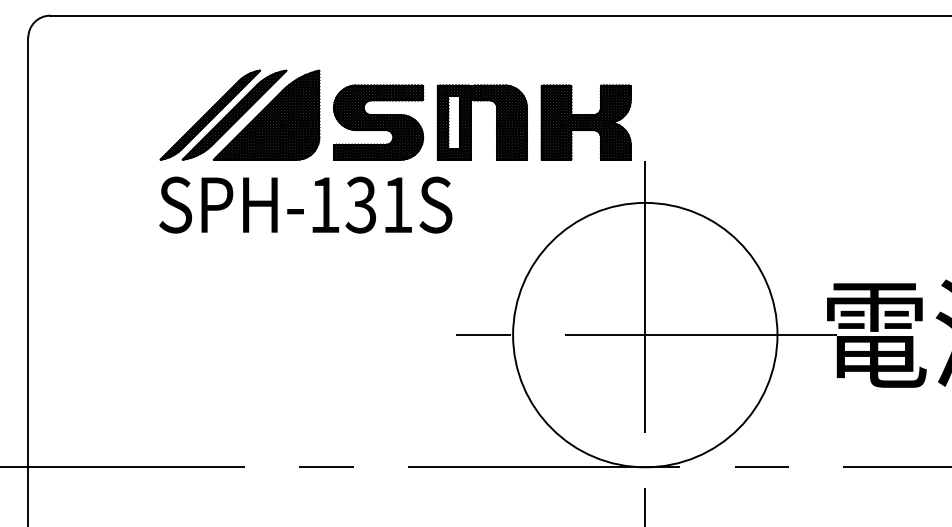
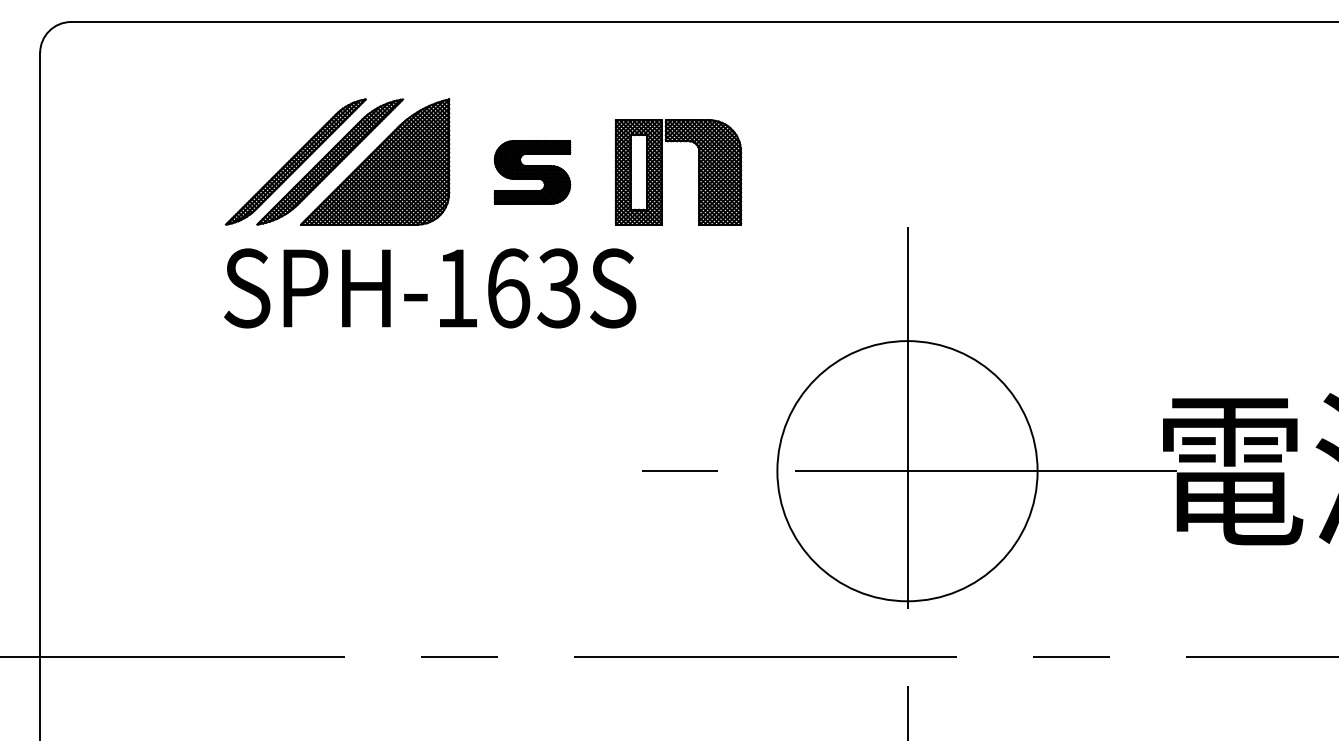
part: (378, 122) -> (532, 172), size x0.6
part: (586, 122) -> (824, 172), removed
text: (379, 205) -> (533, 288), SPH-131S -> SPH-163S
circle: (645, 335) -> (907, 471), size x0.7

